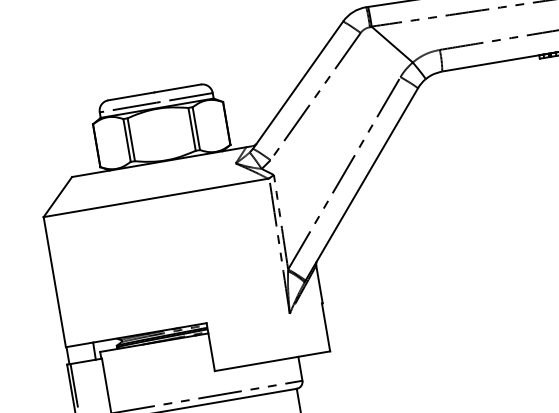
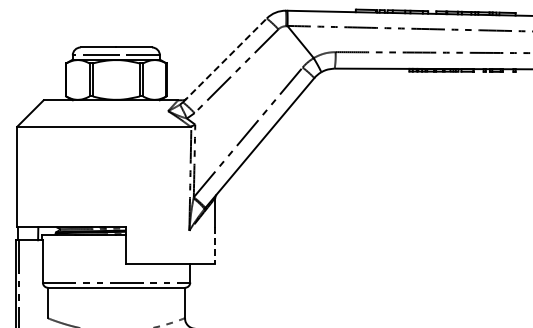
line: (298, 85) -> (225, 60), solid -> dashed
line: (325, 328) -> (214, 246), solid -> dashed

